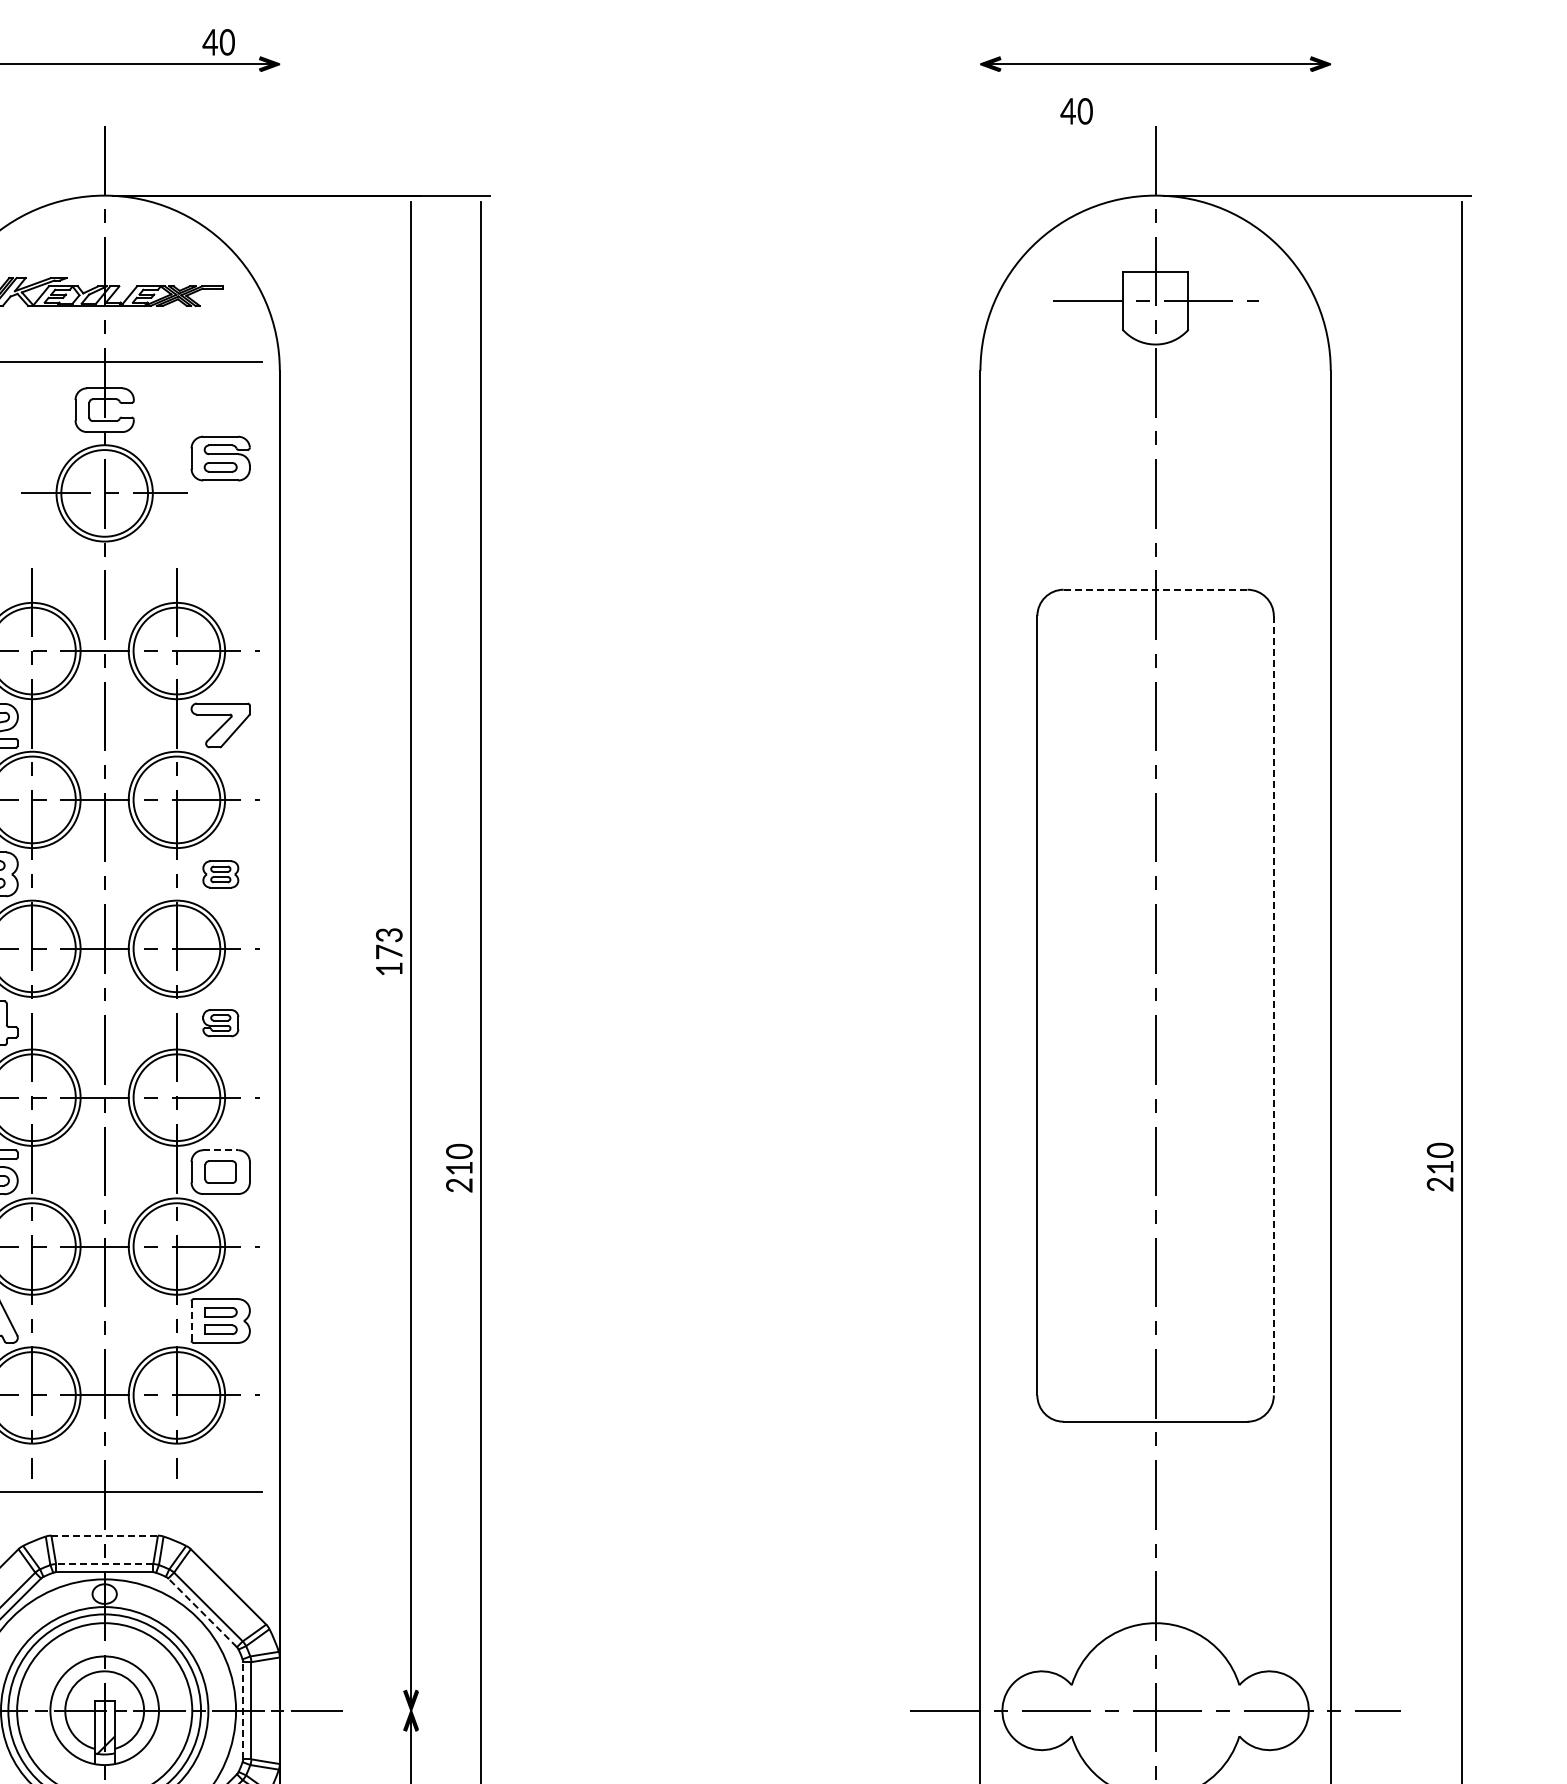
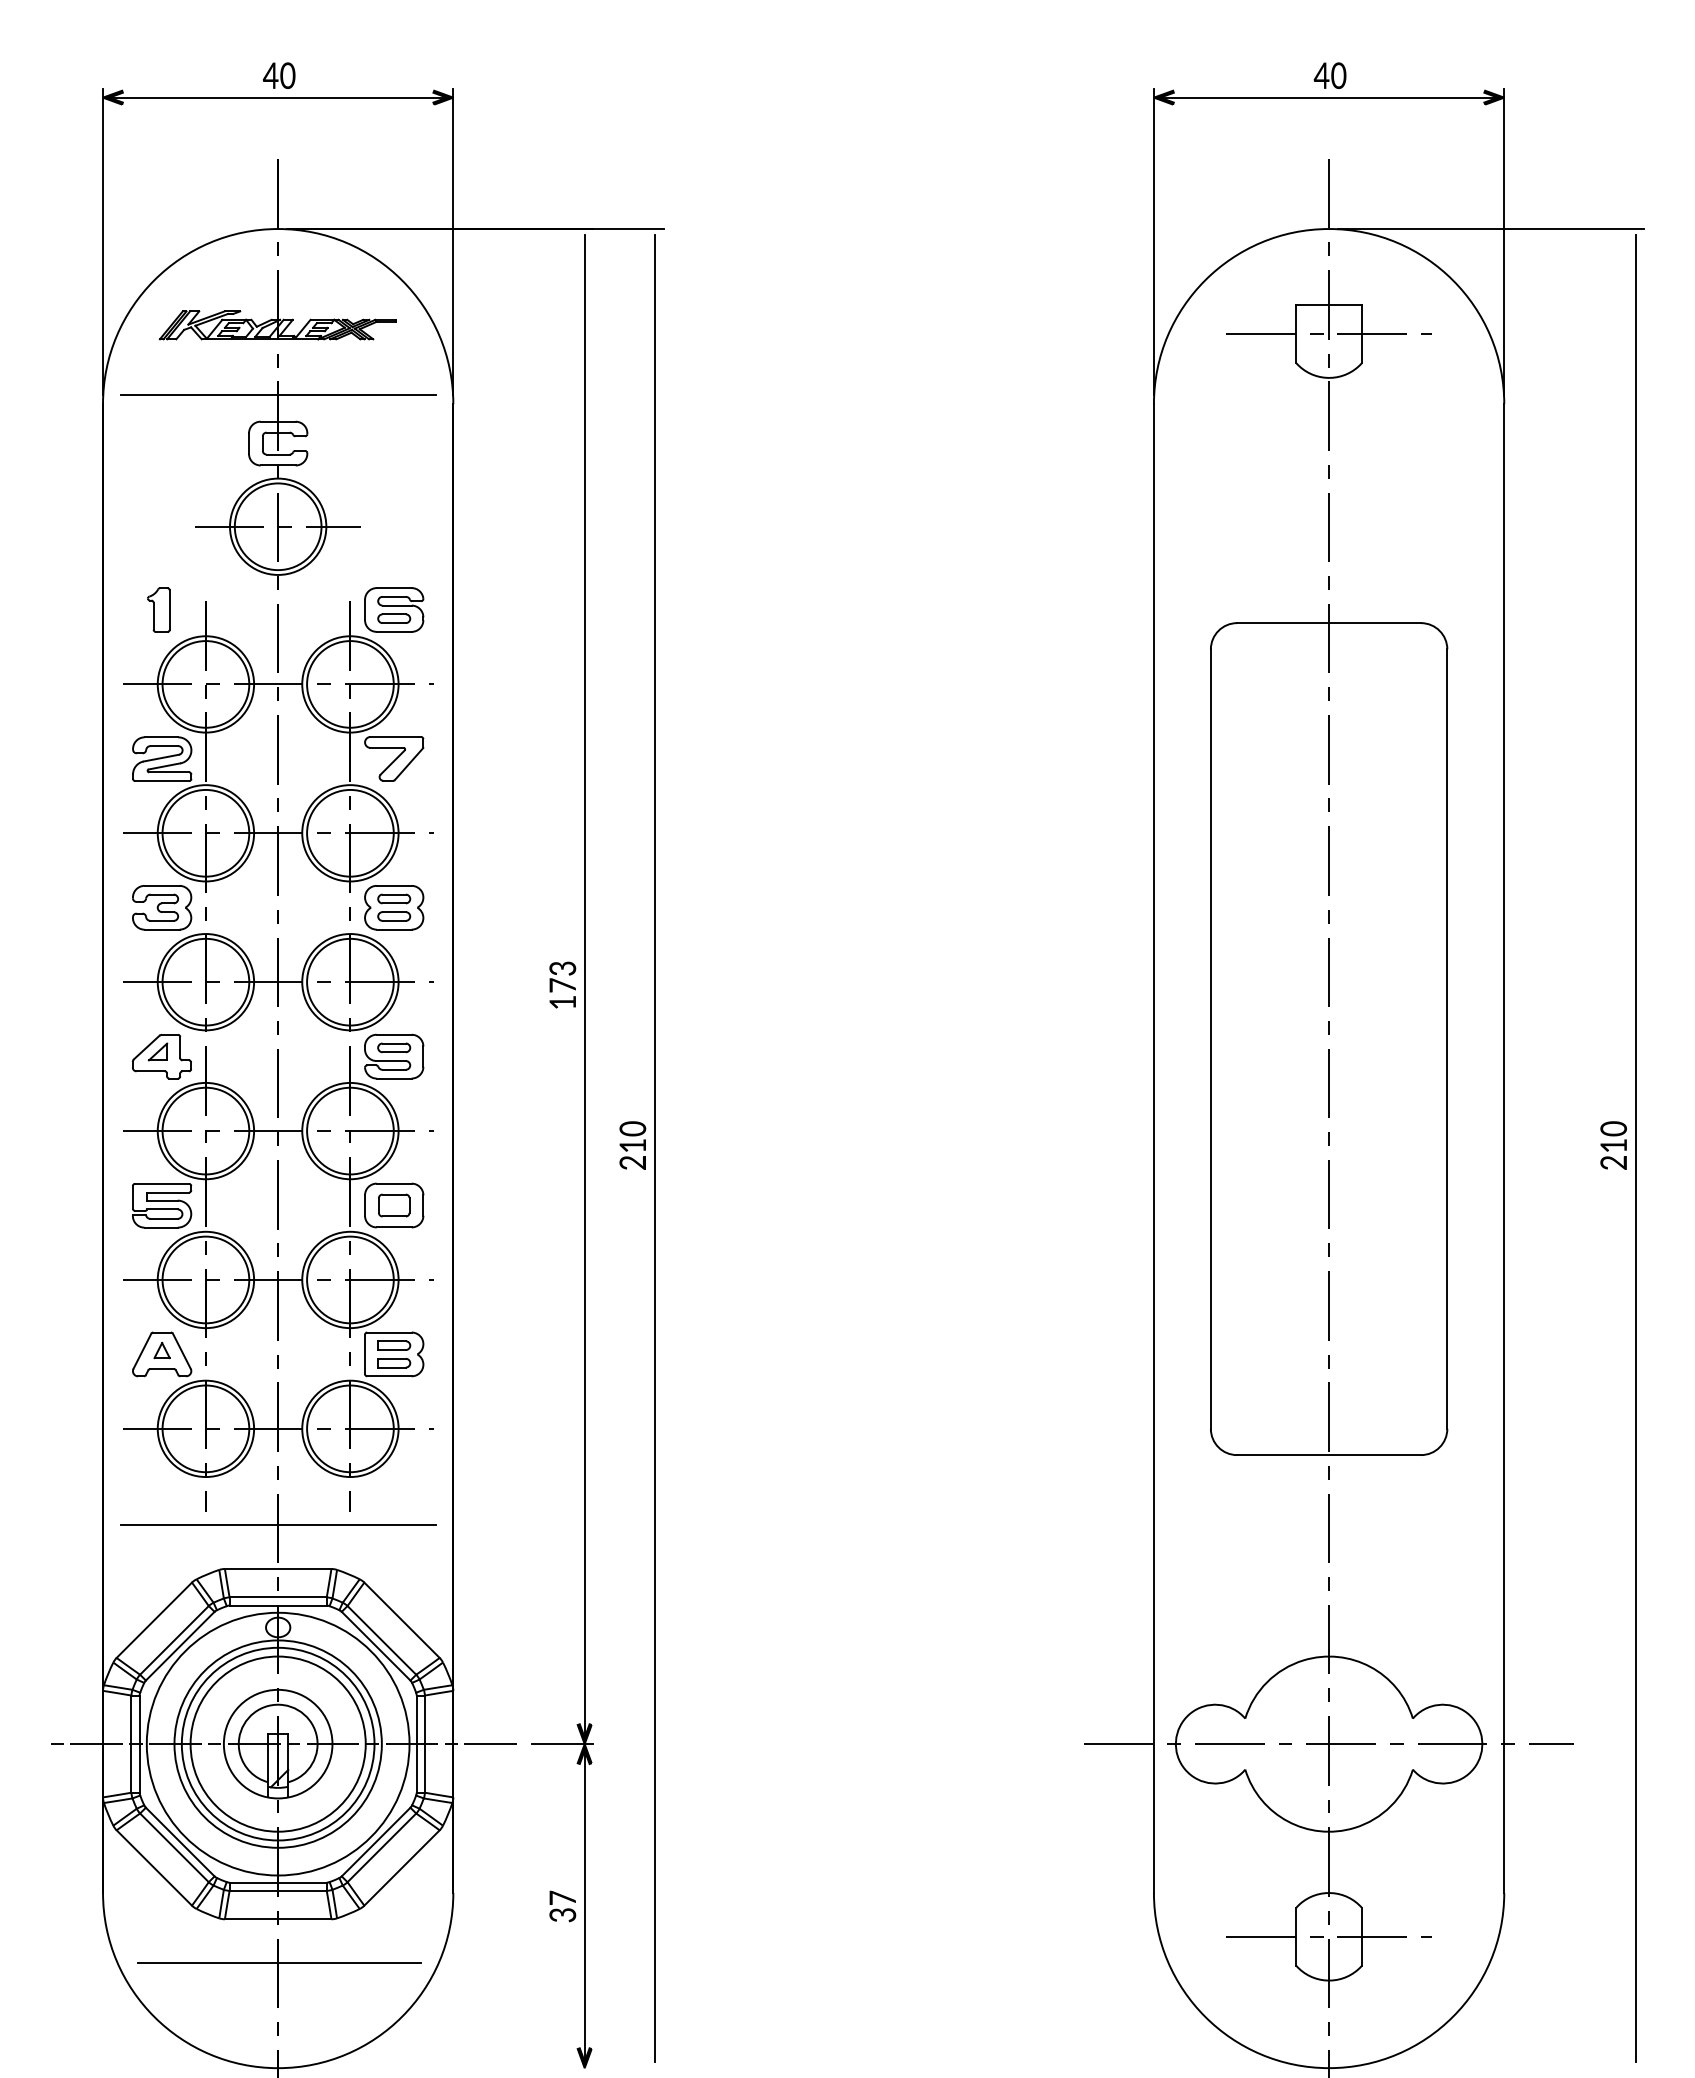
text: (218, 42) -> (278, 75), moved
text: (1076, 111) -> (1329, 75), moved
line: (280, 208) -> (453, 241), added
line: (980, 208) -> (1153, 241), added
line: (1331, 208) -> (1504, 241), added
part: (221, 458) -> (394, 609), moved
line: (1156, 590) -> (1329, 623), dashed -> solid
part: (221, 874) -> (394, 907), size x1.67
line: (1274, 1006) -> (1447, 1039), dashed -> solid
part: (221, 1023) -> (394, 1056), size x1.67
line: (221, 1150) -> (394, 1183), dashed -> solid
text: (1440, 1167) -> (1613, 1145), moved
text: (459, 1168) -> (632, 1145), moved
line: (192, 1321) -> (365, 1354), dashed -> solid
line: (105, 1535) -> (278, 1568), dashed -> solid
line: (105, 1564) -> (278, 1597), dashed -> solid
line: (203, 1613) -> (376, 1646), dashed -> solid
line: (243, 1711) -> (416, 1744), dashed -> solid
line: (389, 1711) -> (562, 1744), added

